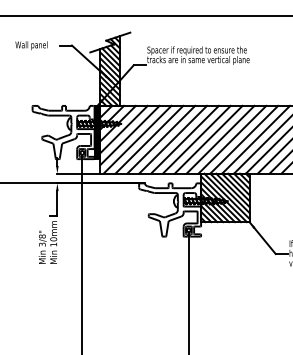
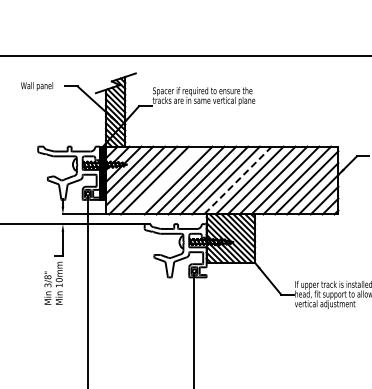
line: (160, 139) -> (166, 180), removed
line: (231, 139) -> (237, 180), solid -> dashed

